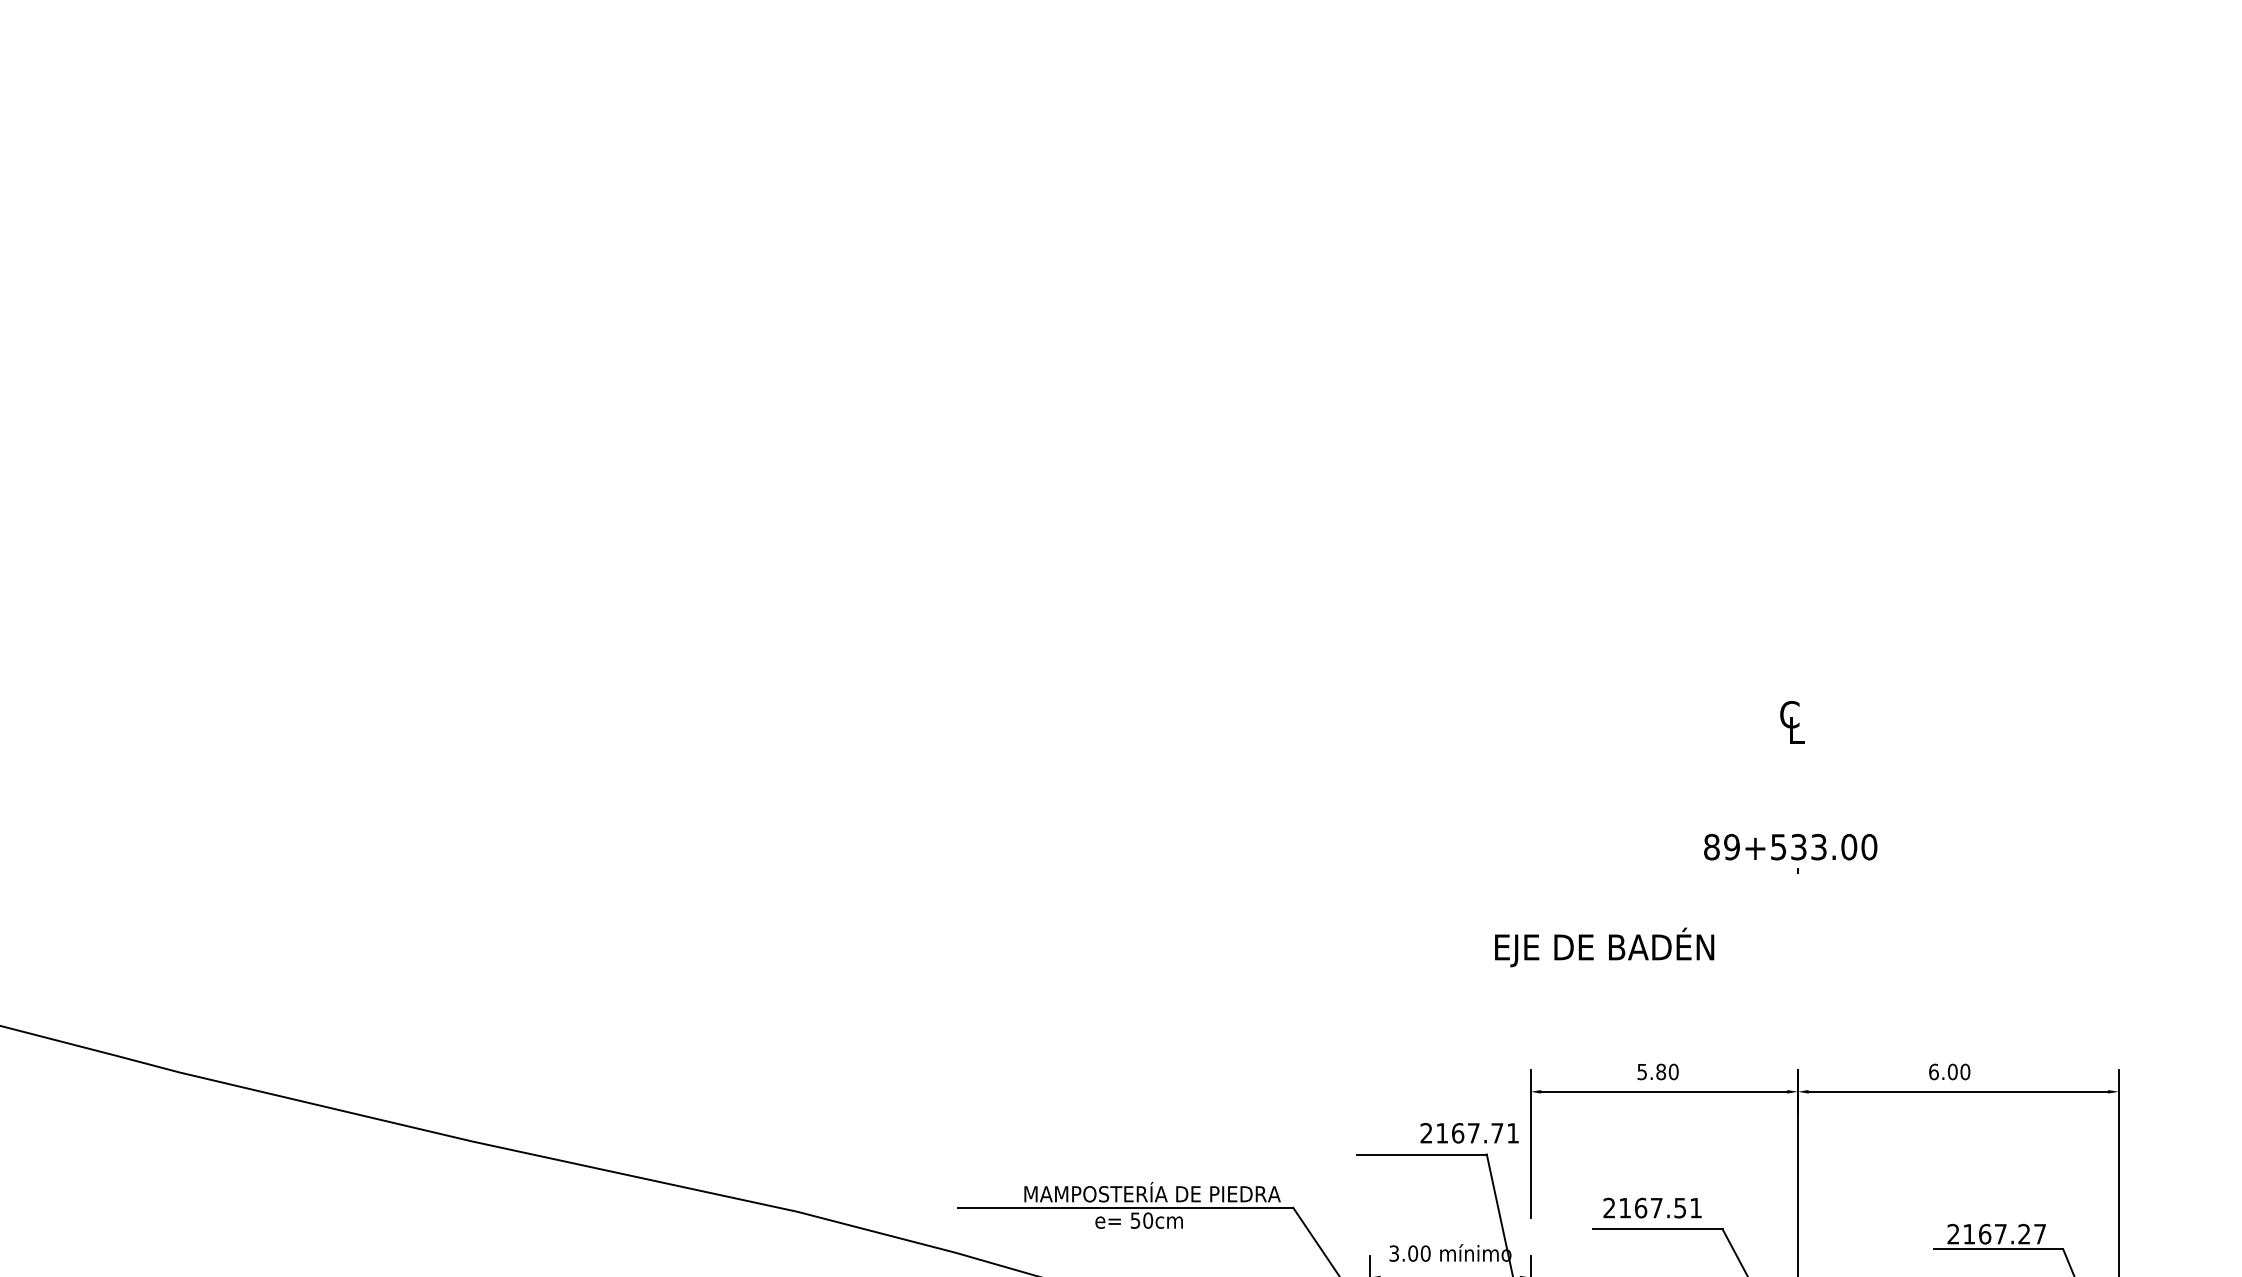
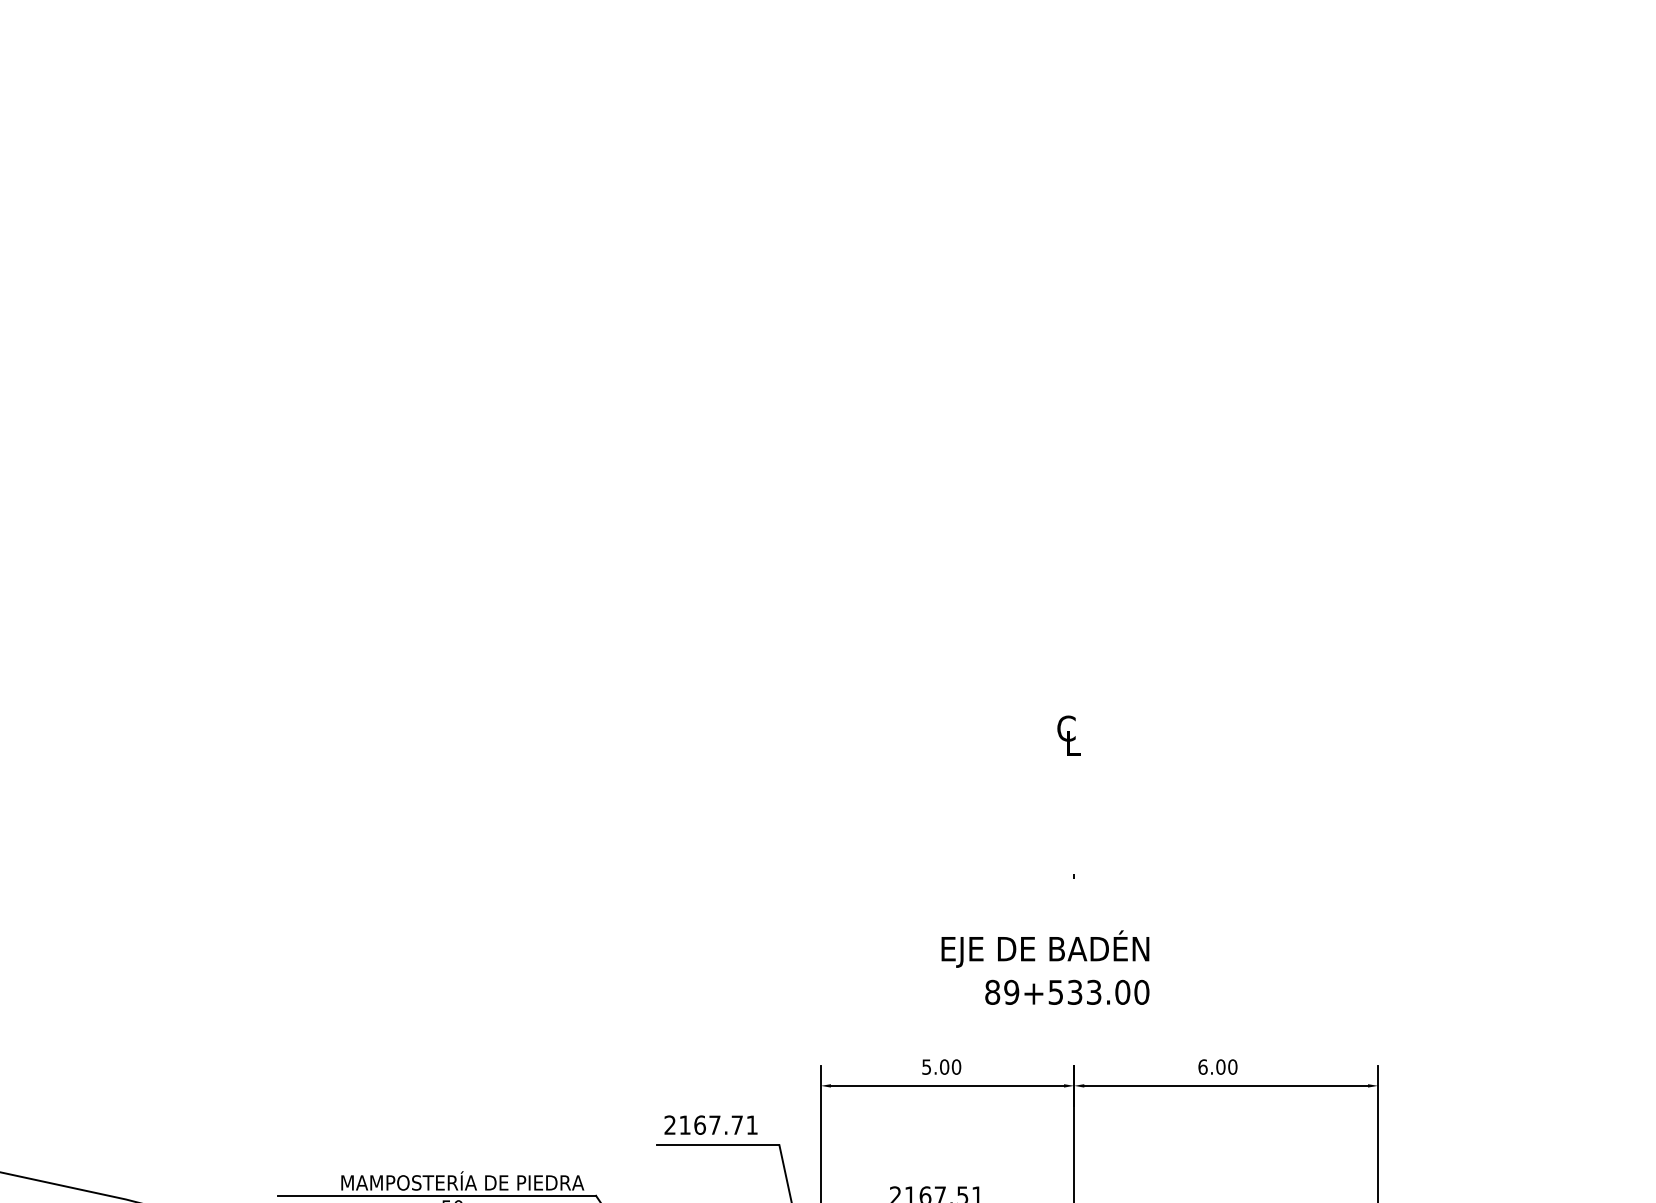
text: (1790, 847) -> (1067, 992), moved
text: (1604, 947) -> (1045, 949), moved
text: (1661, 1071) -> (944, 1066), 5.80 -> 5.00
text: (1469, 1133) -> (710, 1125), moved

